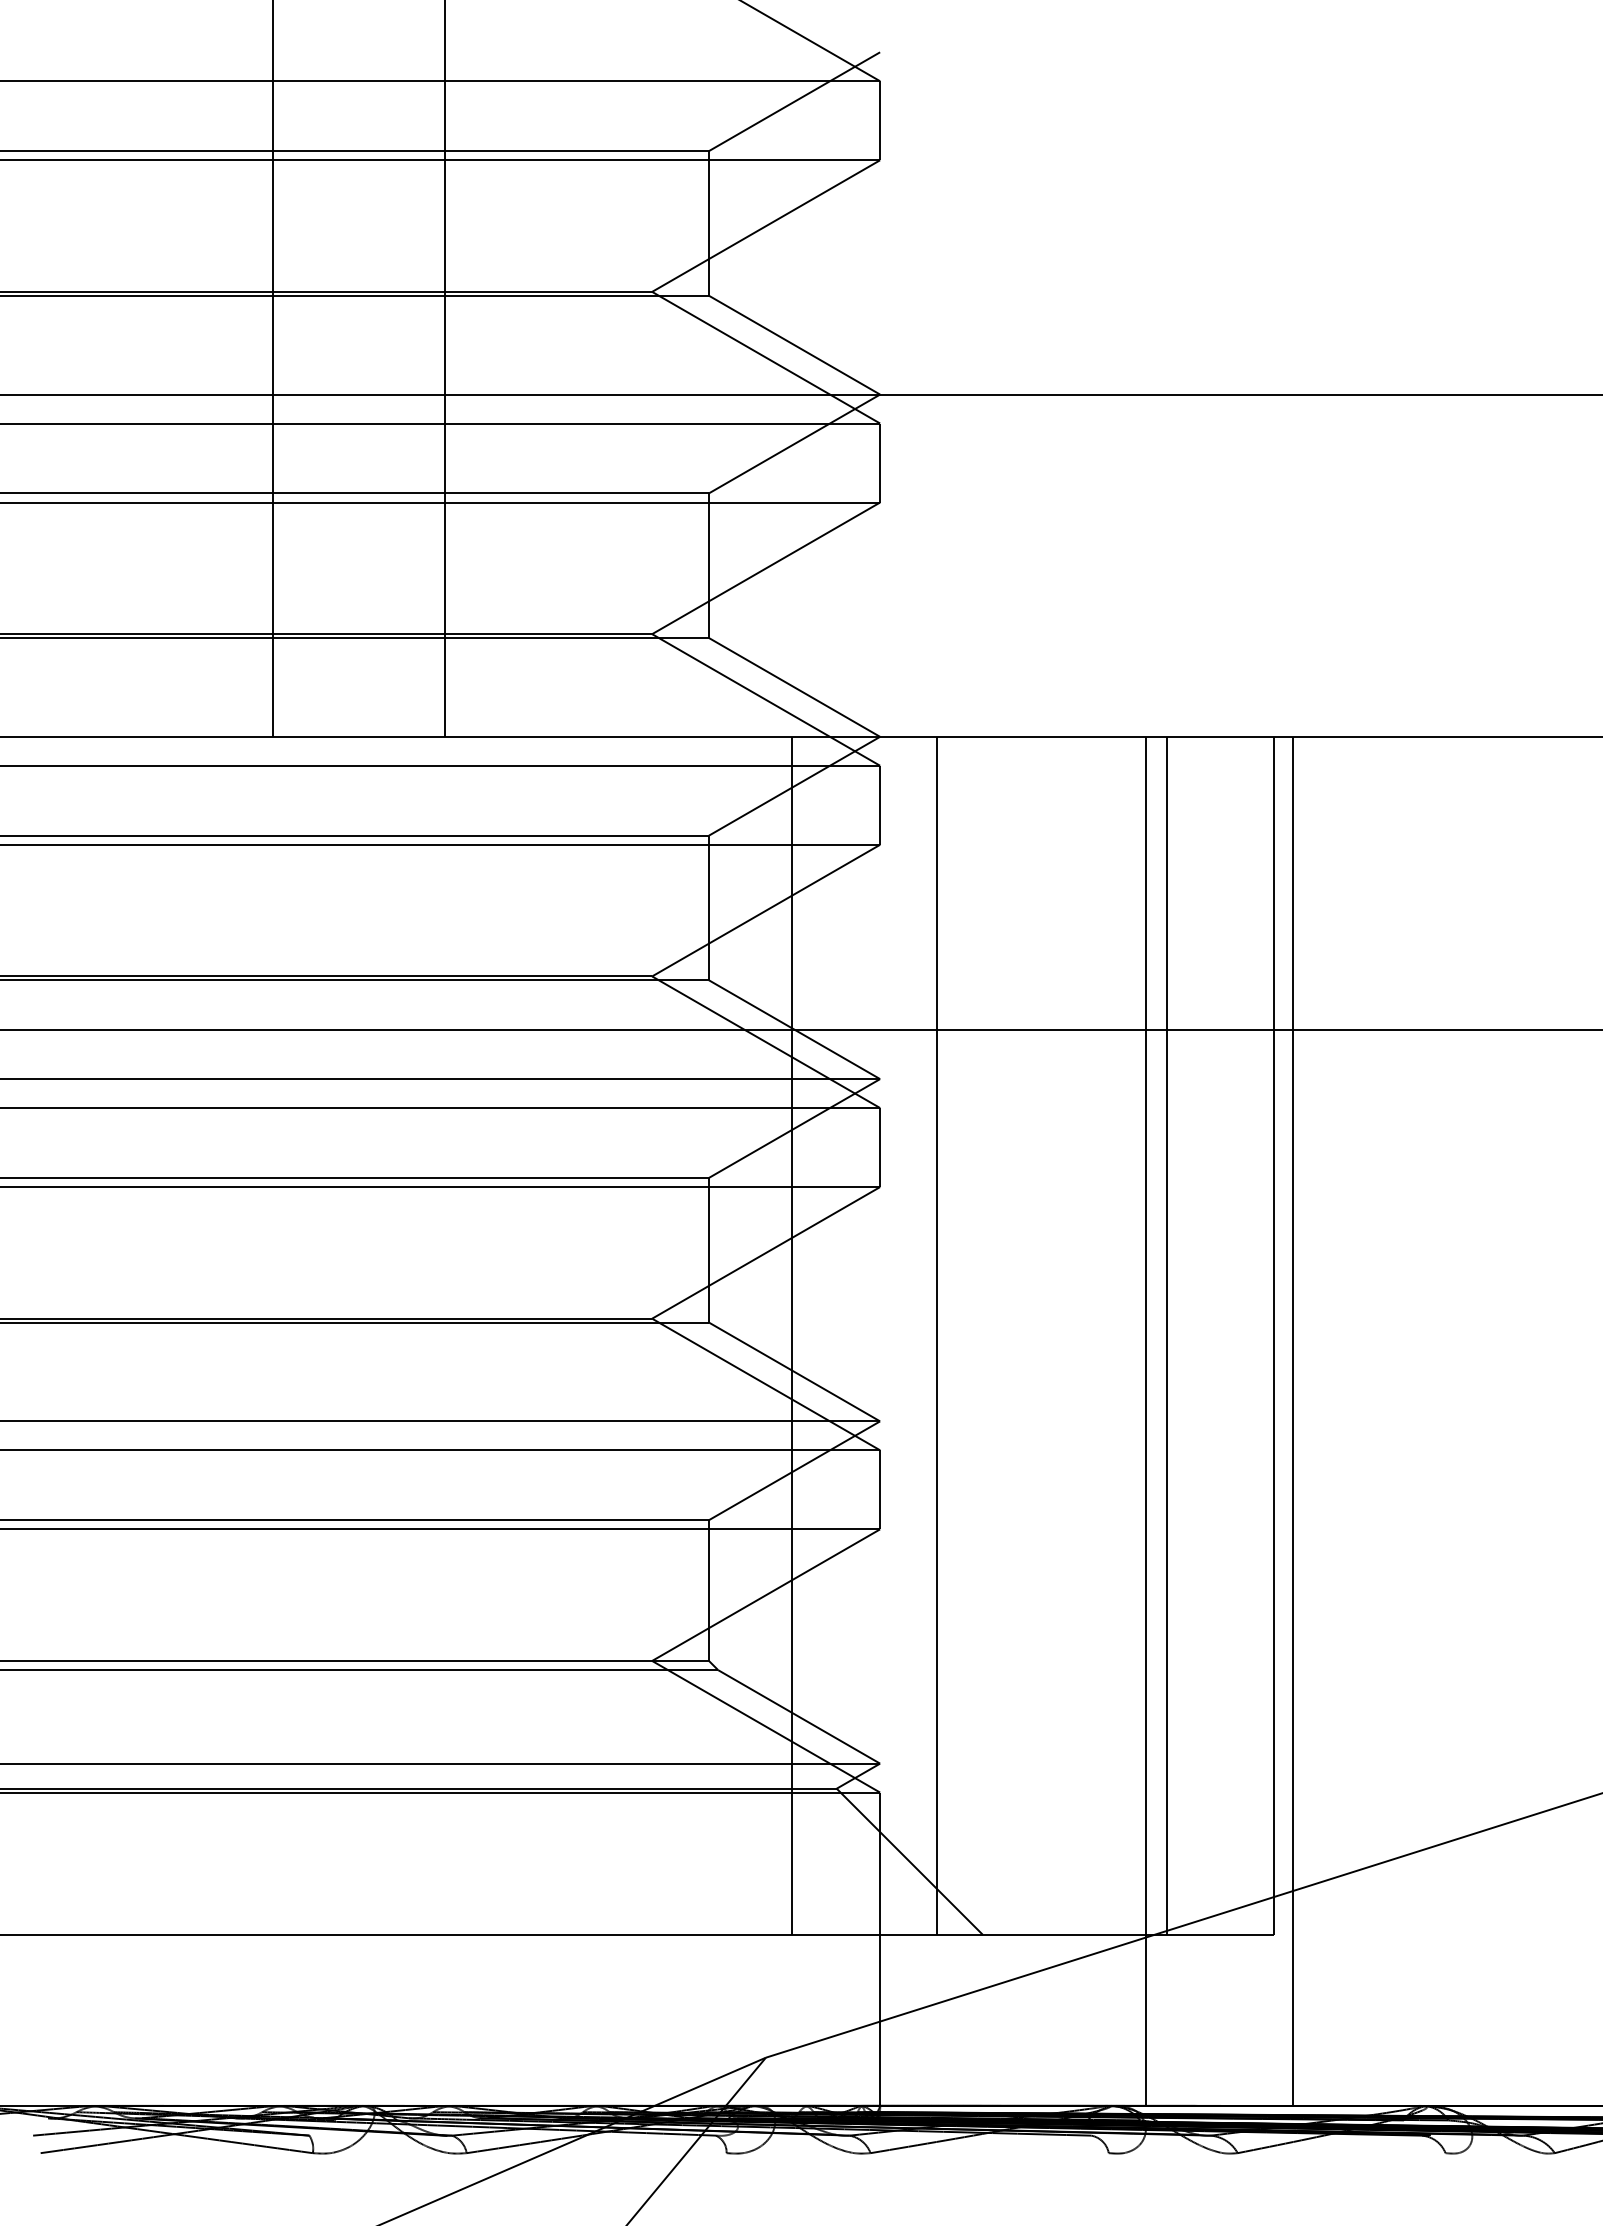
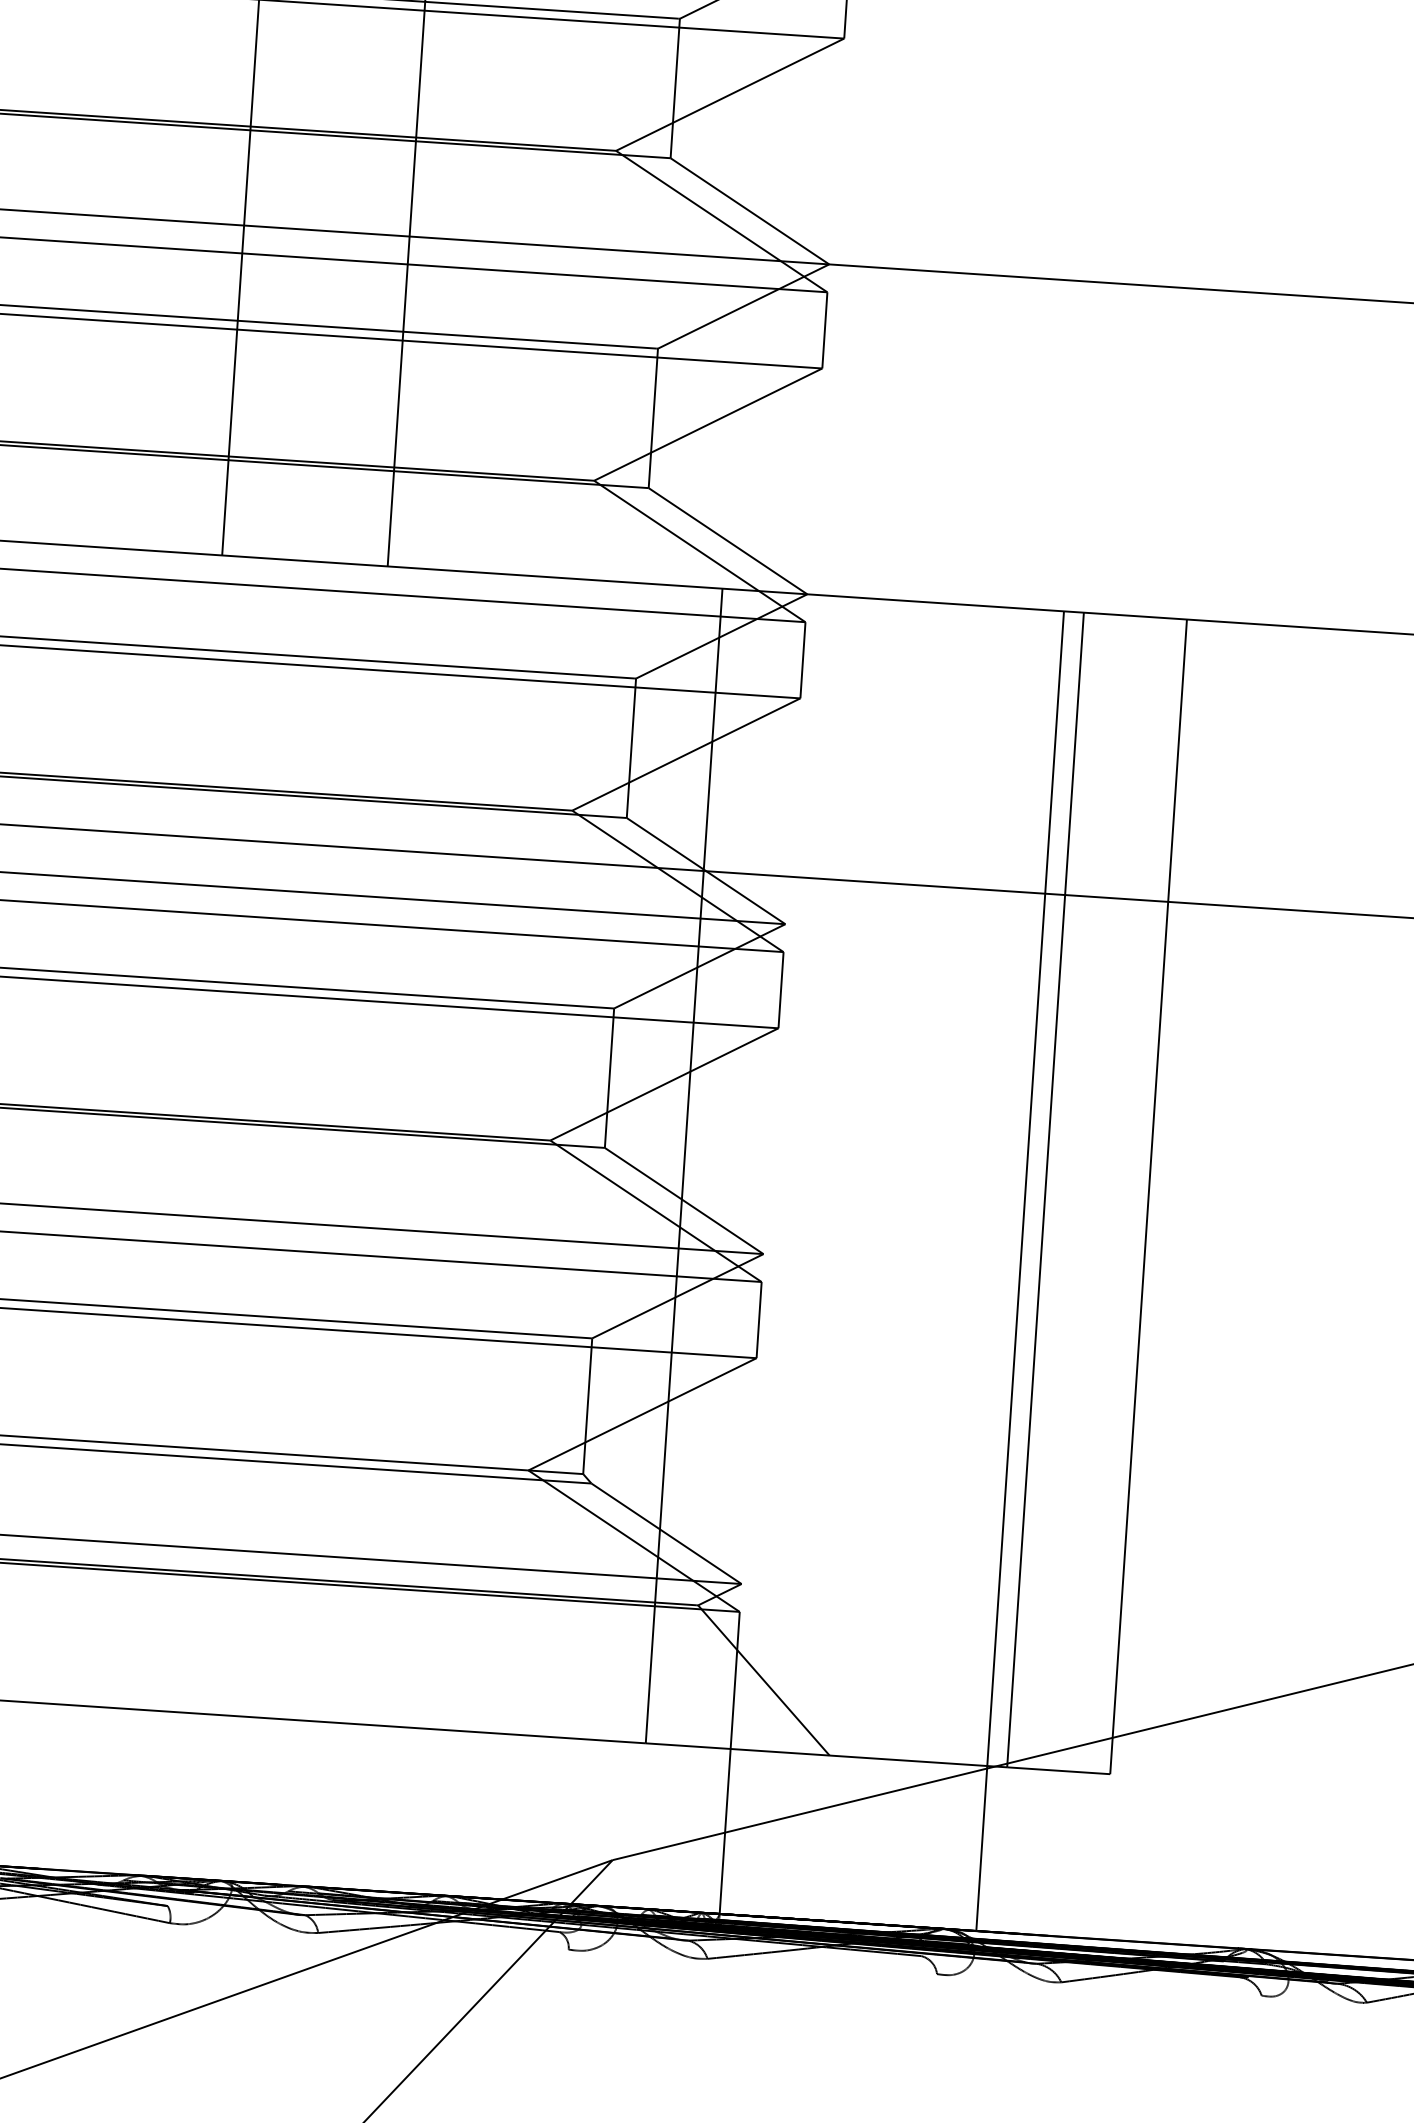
line: (936, 1335) -> (823, 1174), removed
line: (1292, 1420) -> (1161, 1279), removed

